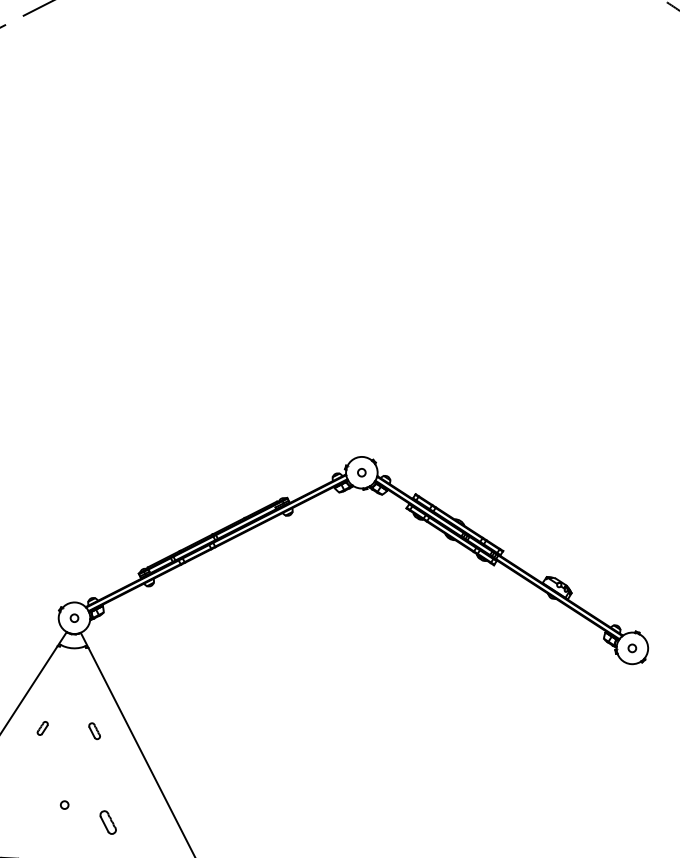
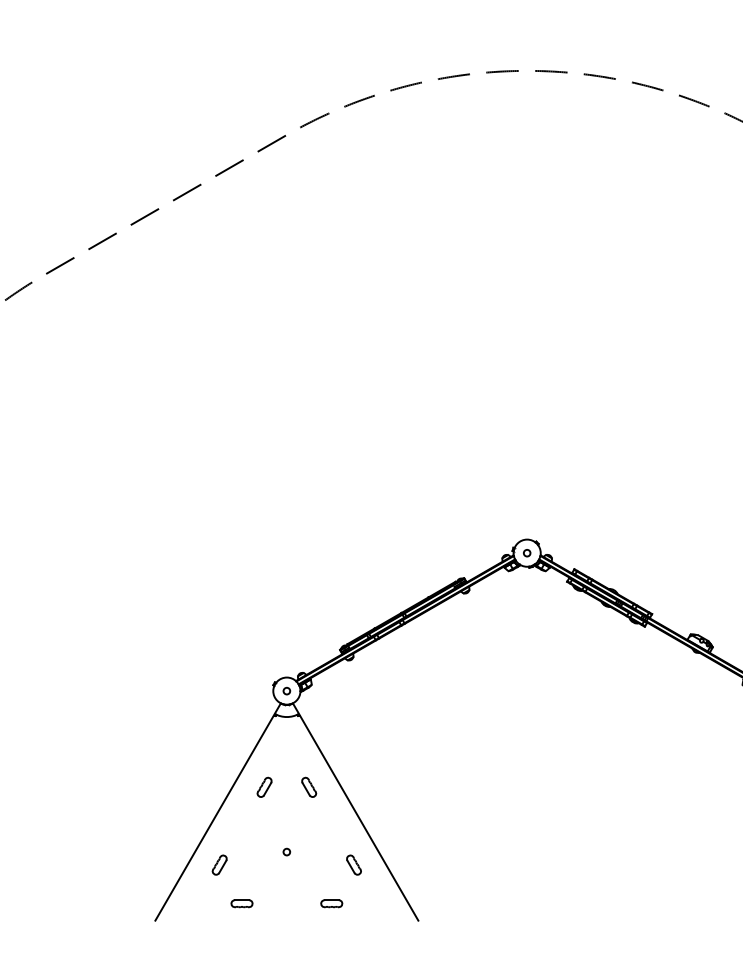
part: (42, 727) -> (264, 786), size x1.67
part: (94, 730) -> (309, 786), size x1.43
part: (107, 821) -> (353, 864), moved

